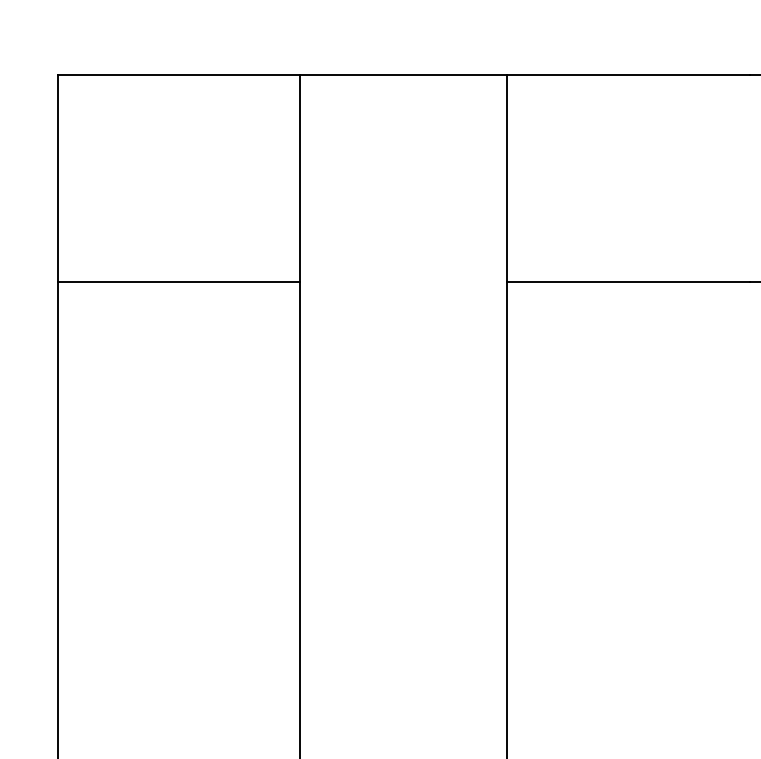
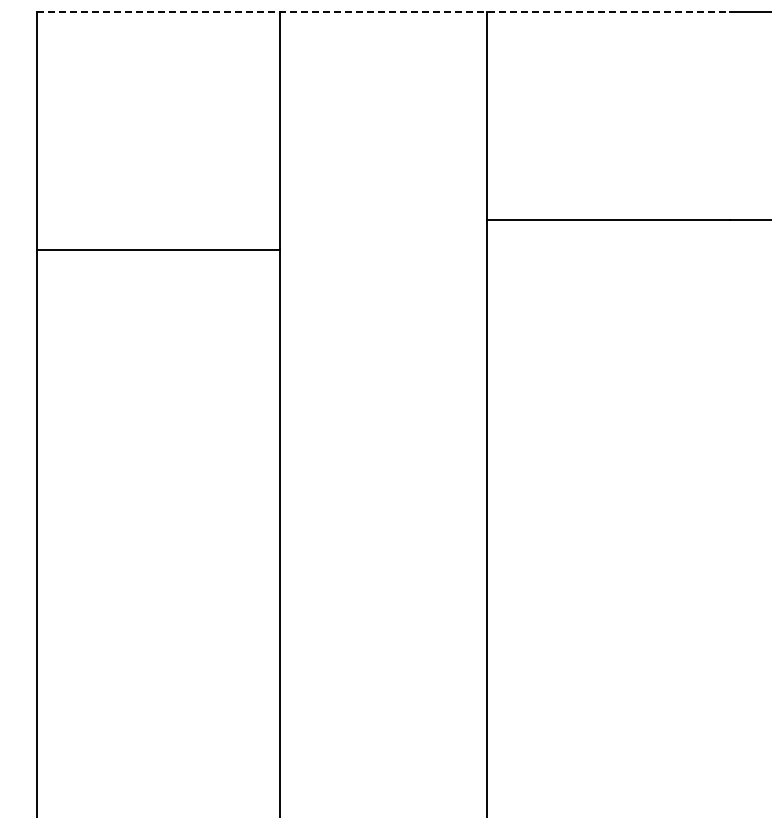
line: (403, 74) -> (383, 12), solid -> dashed
line: (178, 281) -> (158, 249), moved

